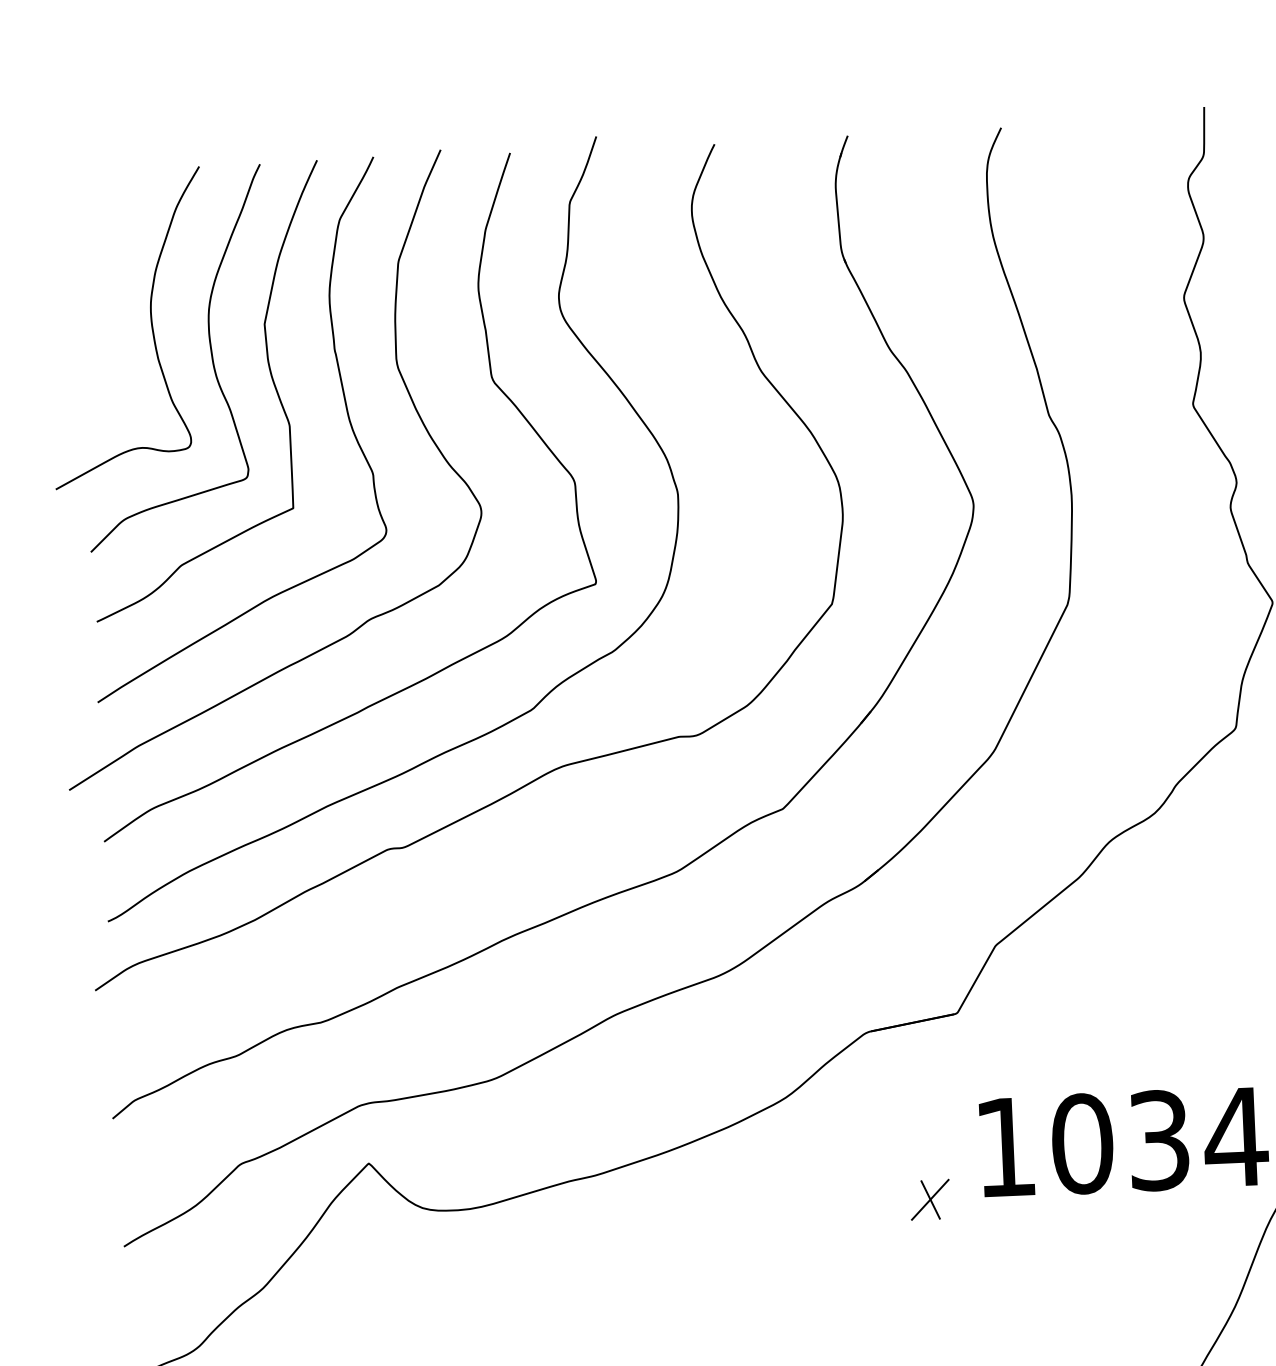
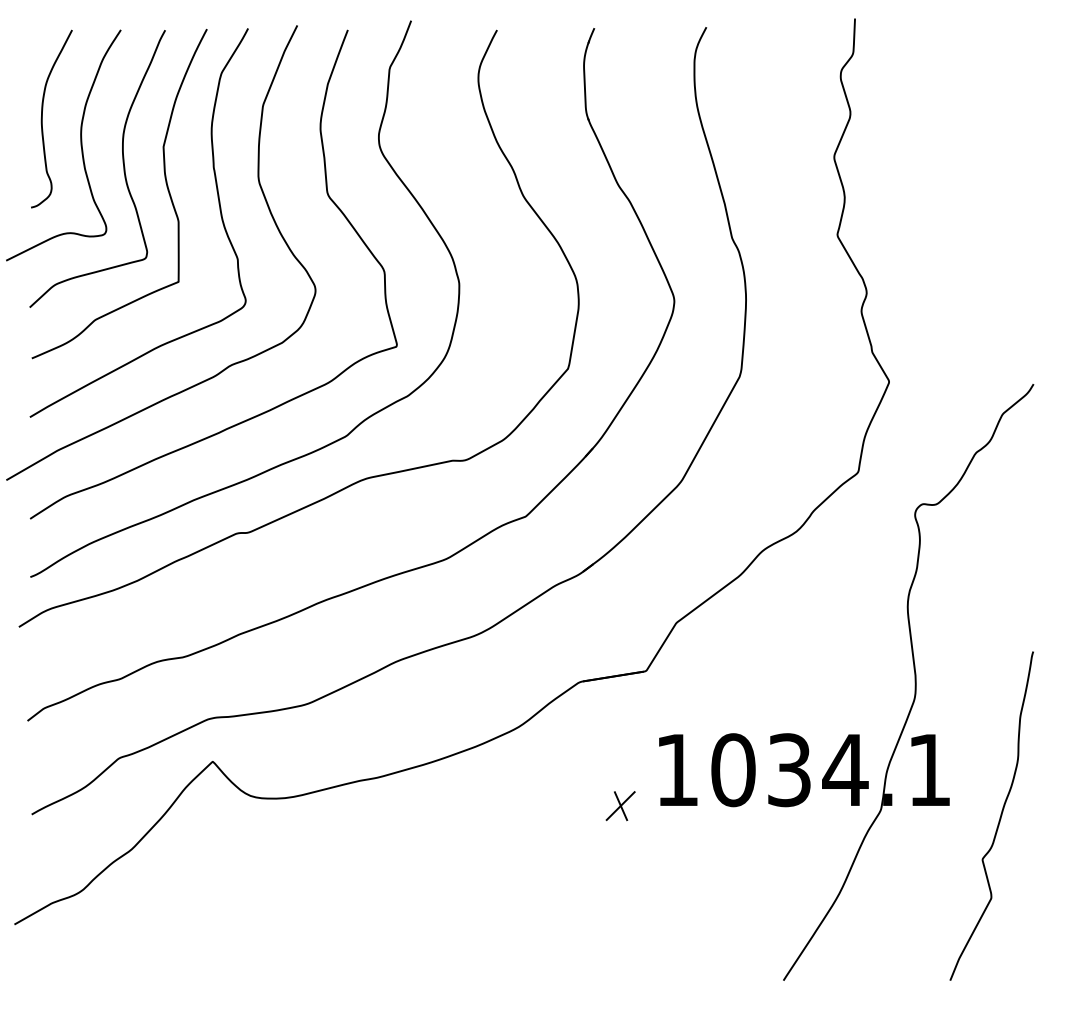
curve: (97, 292) -> (42, 118), added

